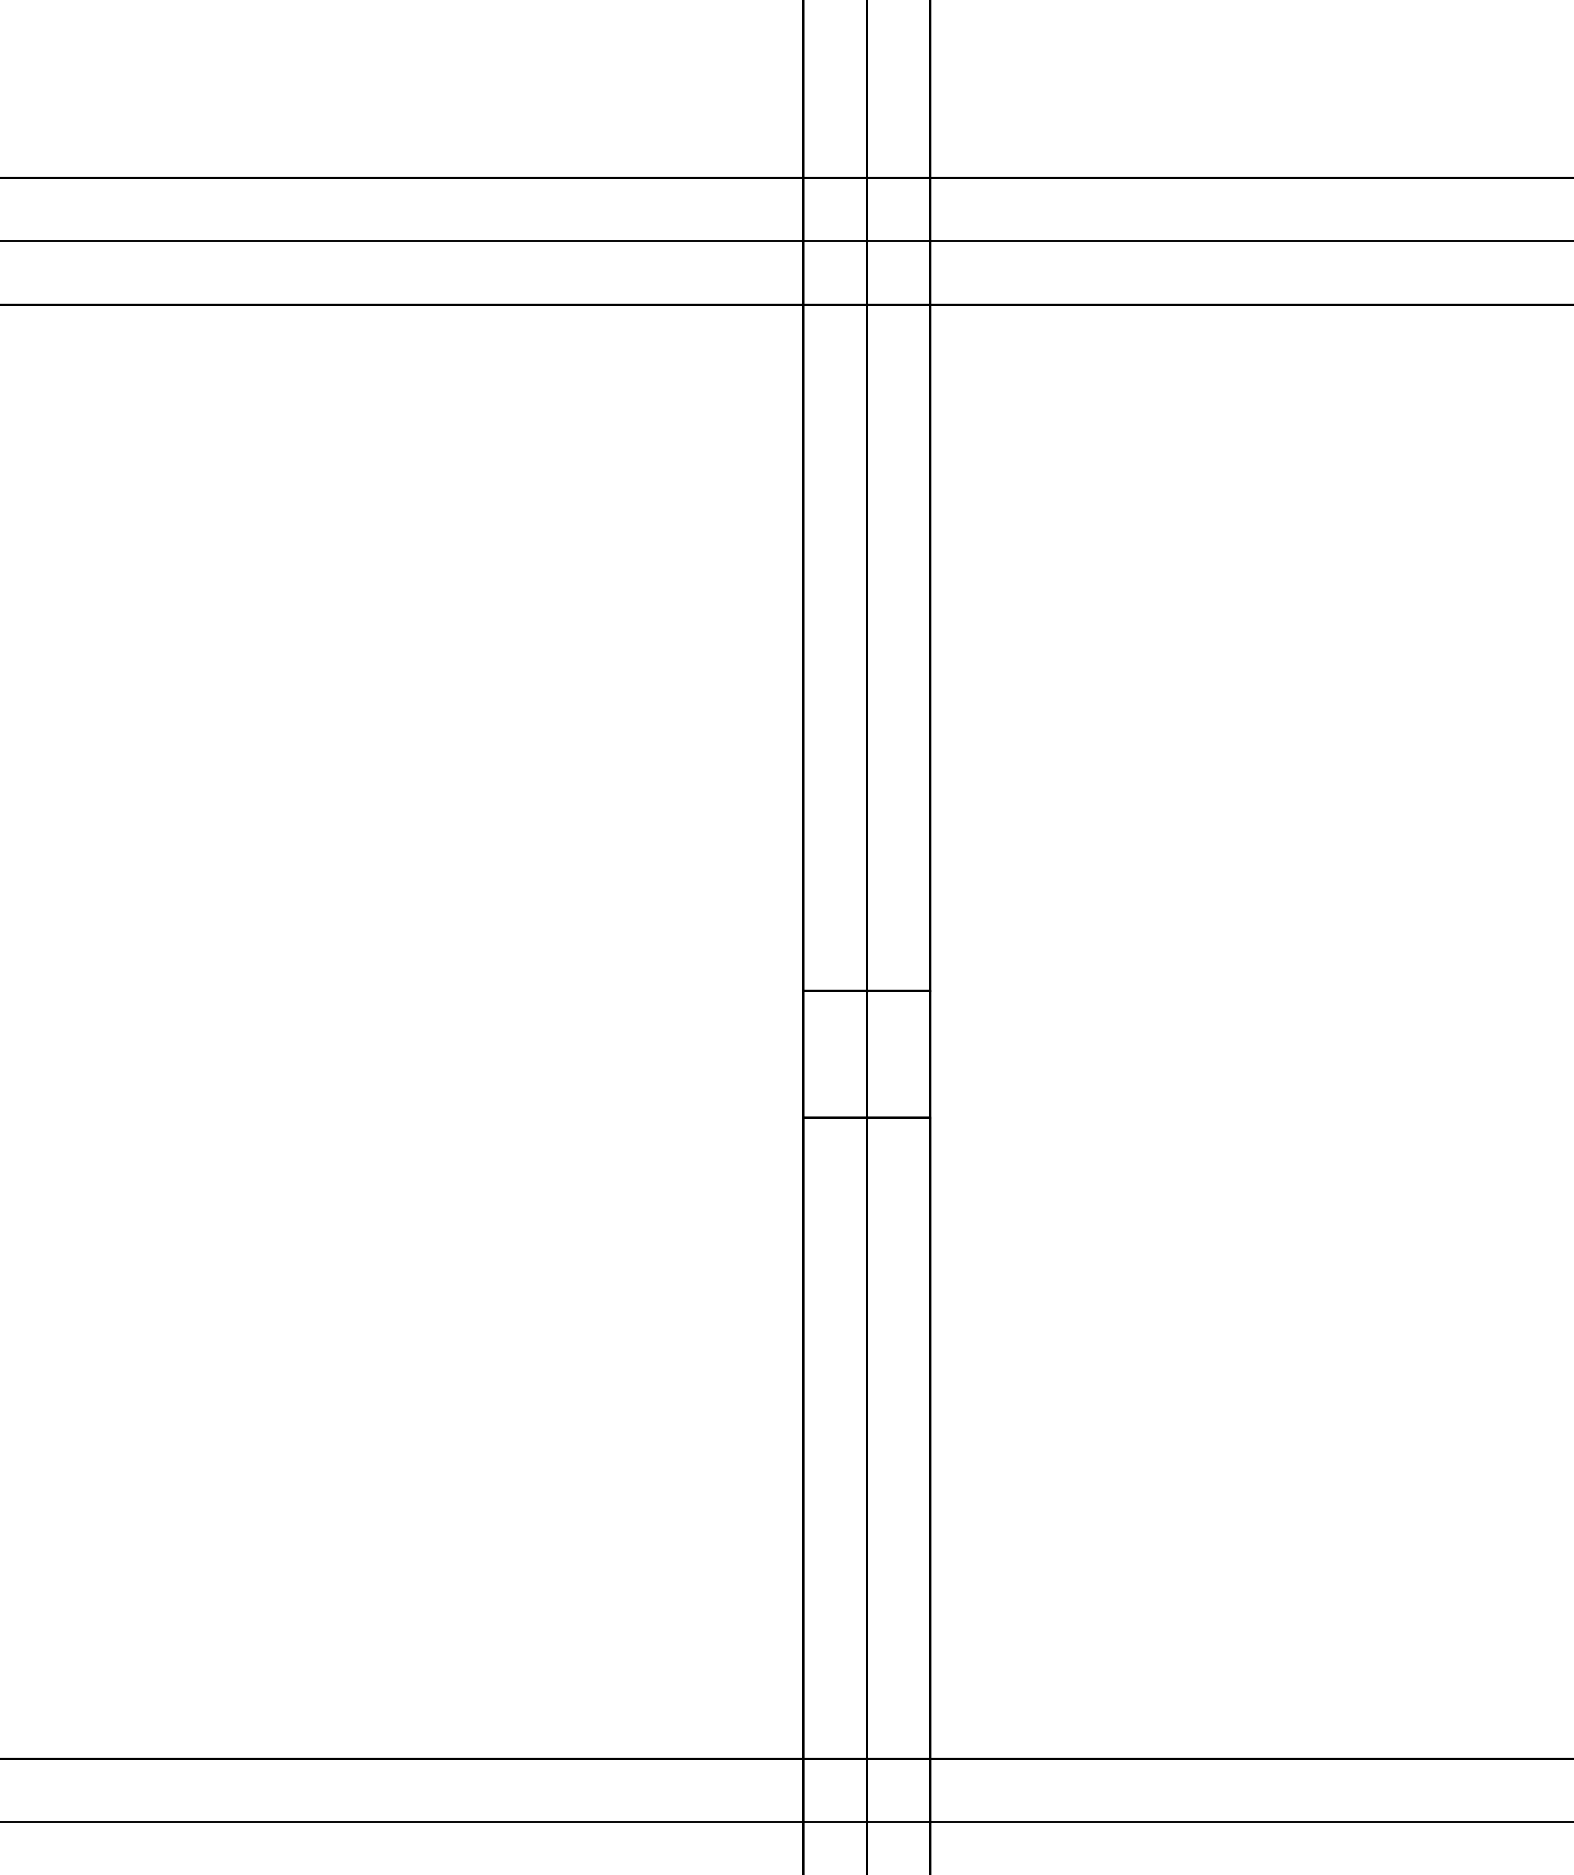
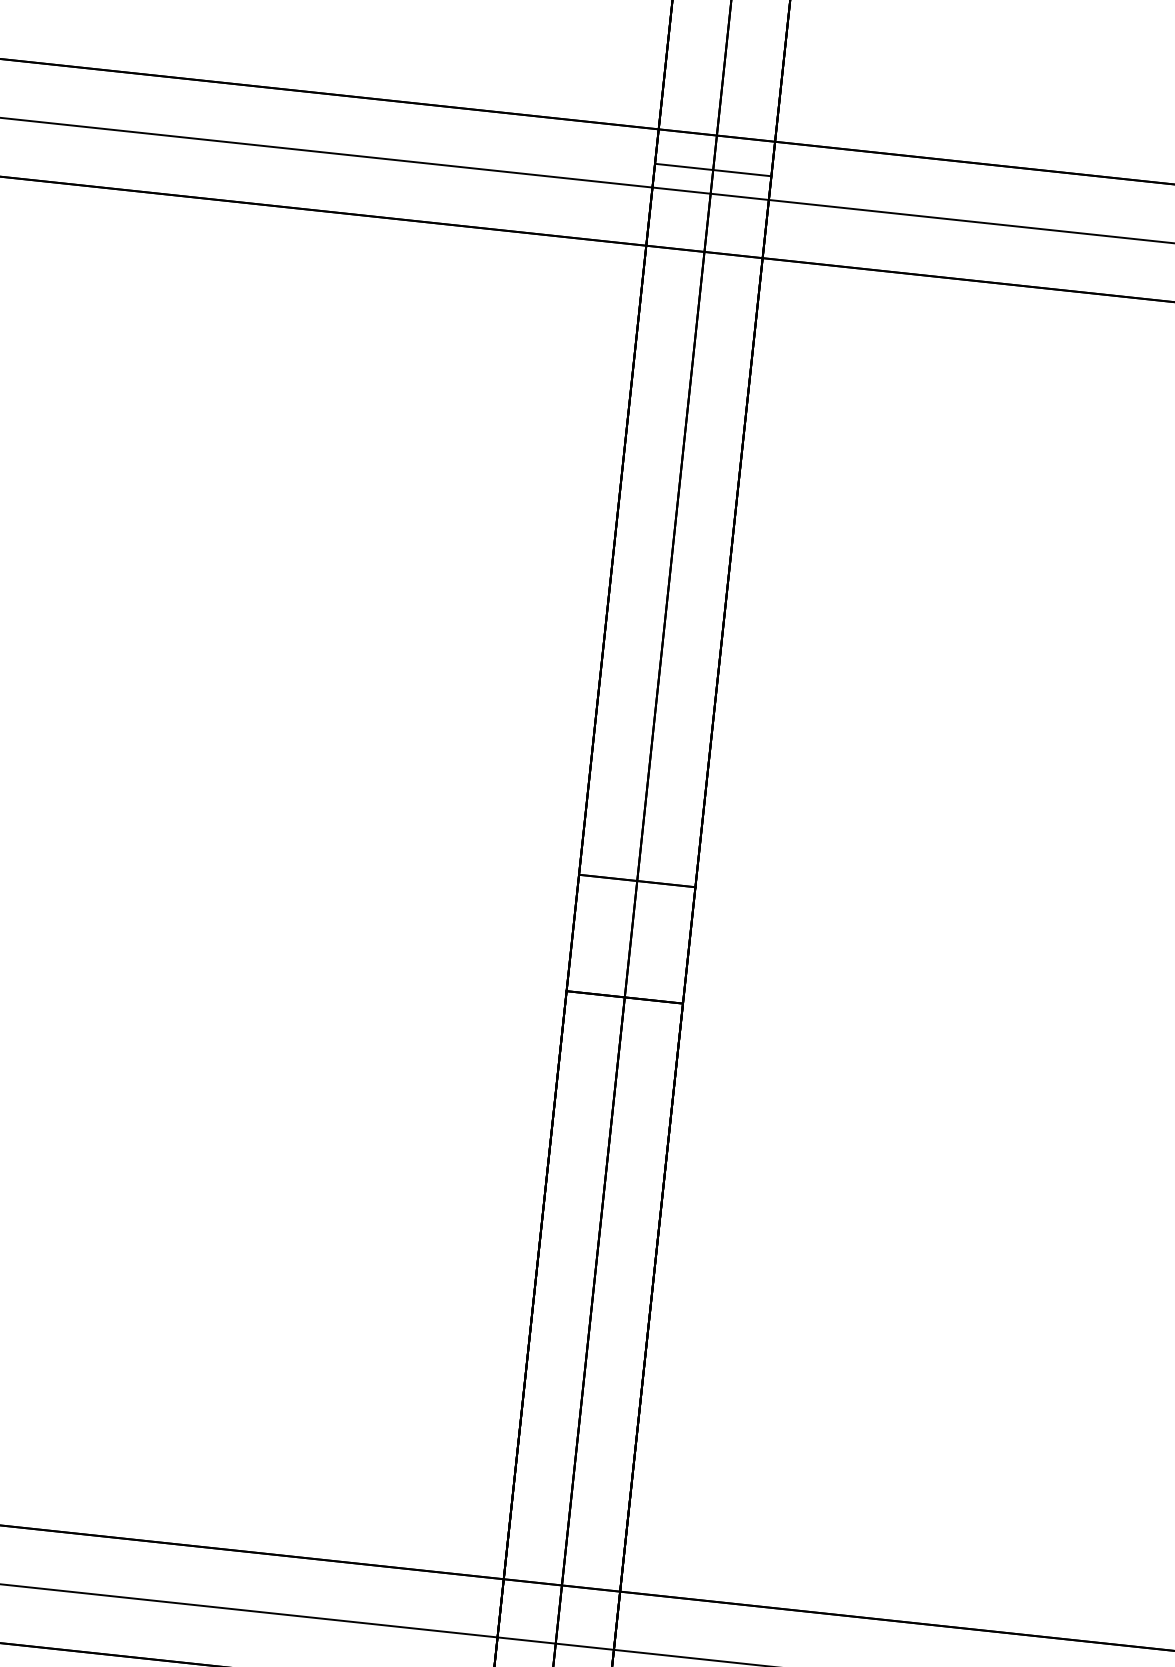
line: (866, 215) -> (713, 170), added

